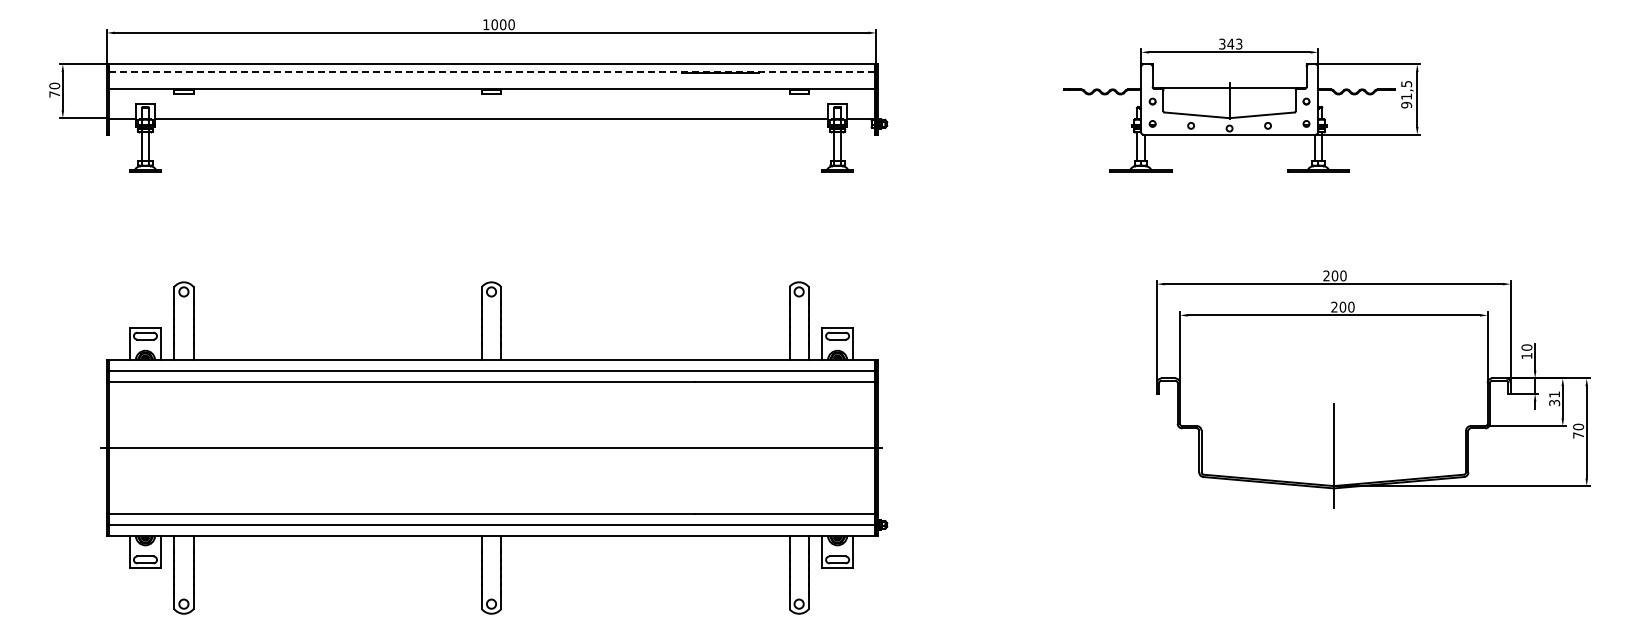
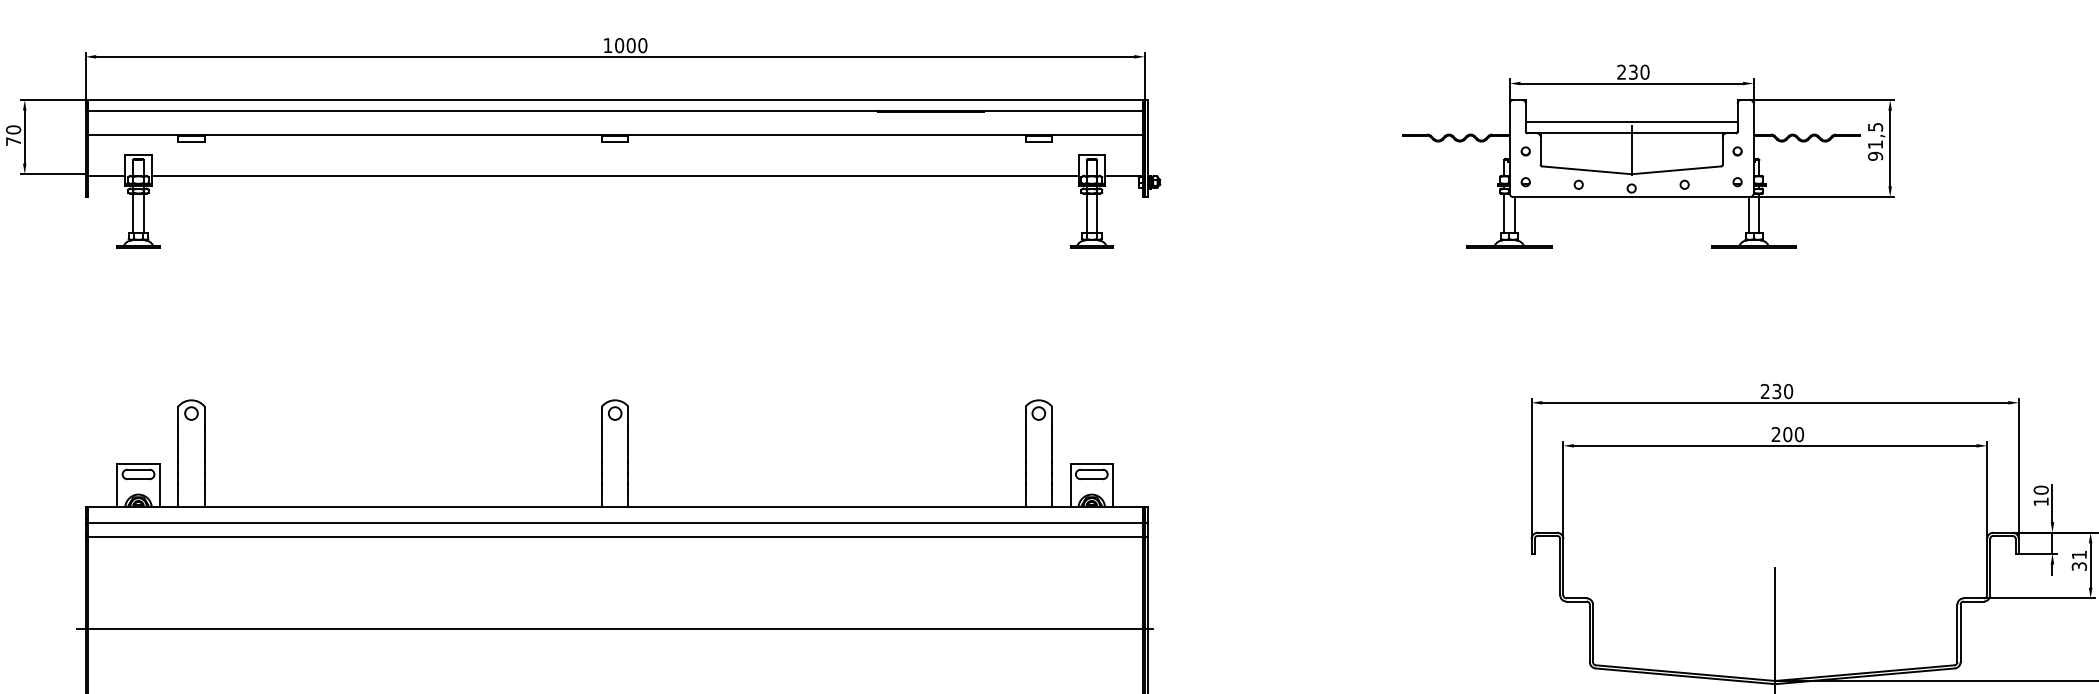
text: (1230, 43) -> (1632, 71), 343 -> 230
line: (491, 72) -> (615, 111), dashed -> solid
line: (1229, 80) -> (1631, 122), added
text: (1334, 275) -> (1776, 390), 200 -> 230

